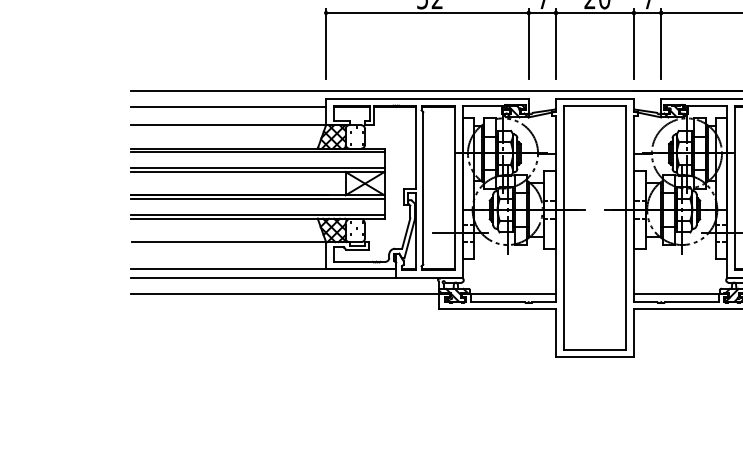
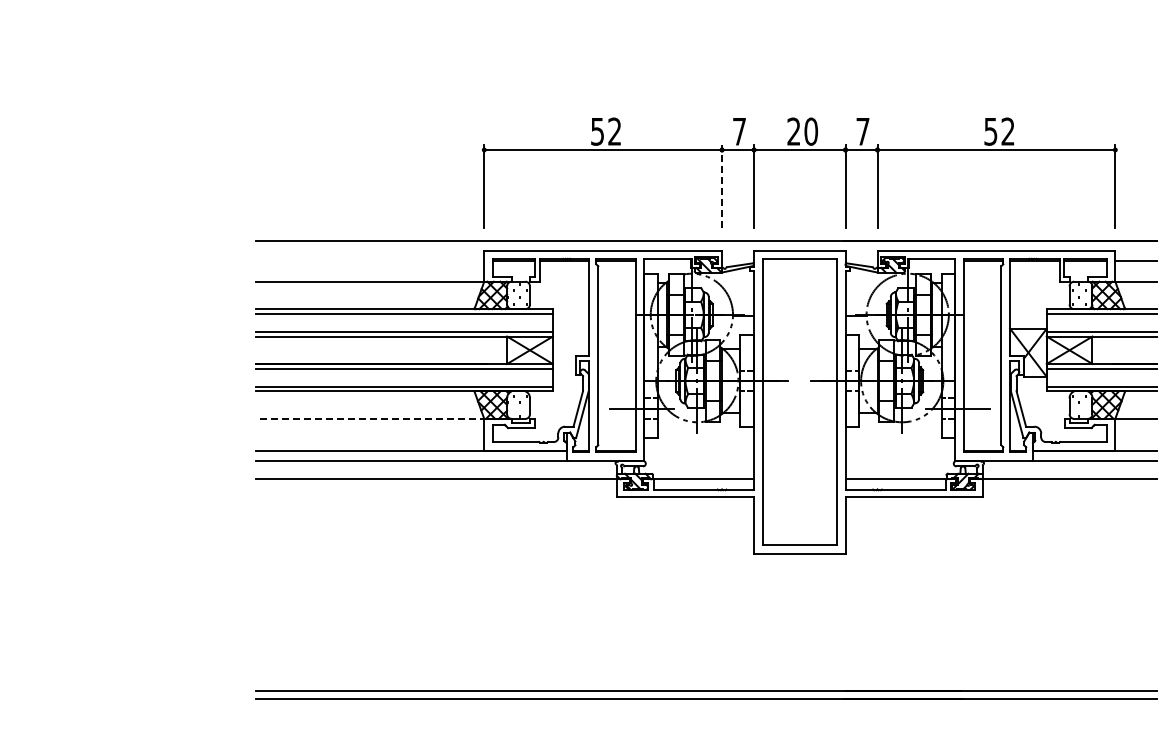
line: (529, 44) -> (722, 186), solid -> dashed
line: (228, 107) -> (369, 260), removed
line: (230, 241) -> (371, 418), solid -> dashed

